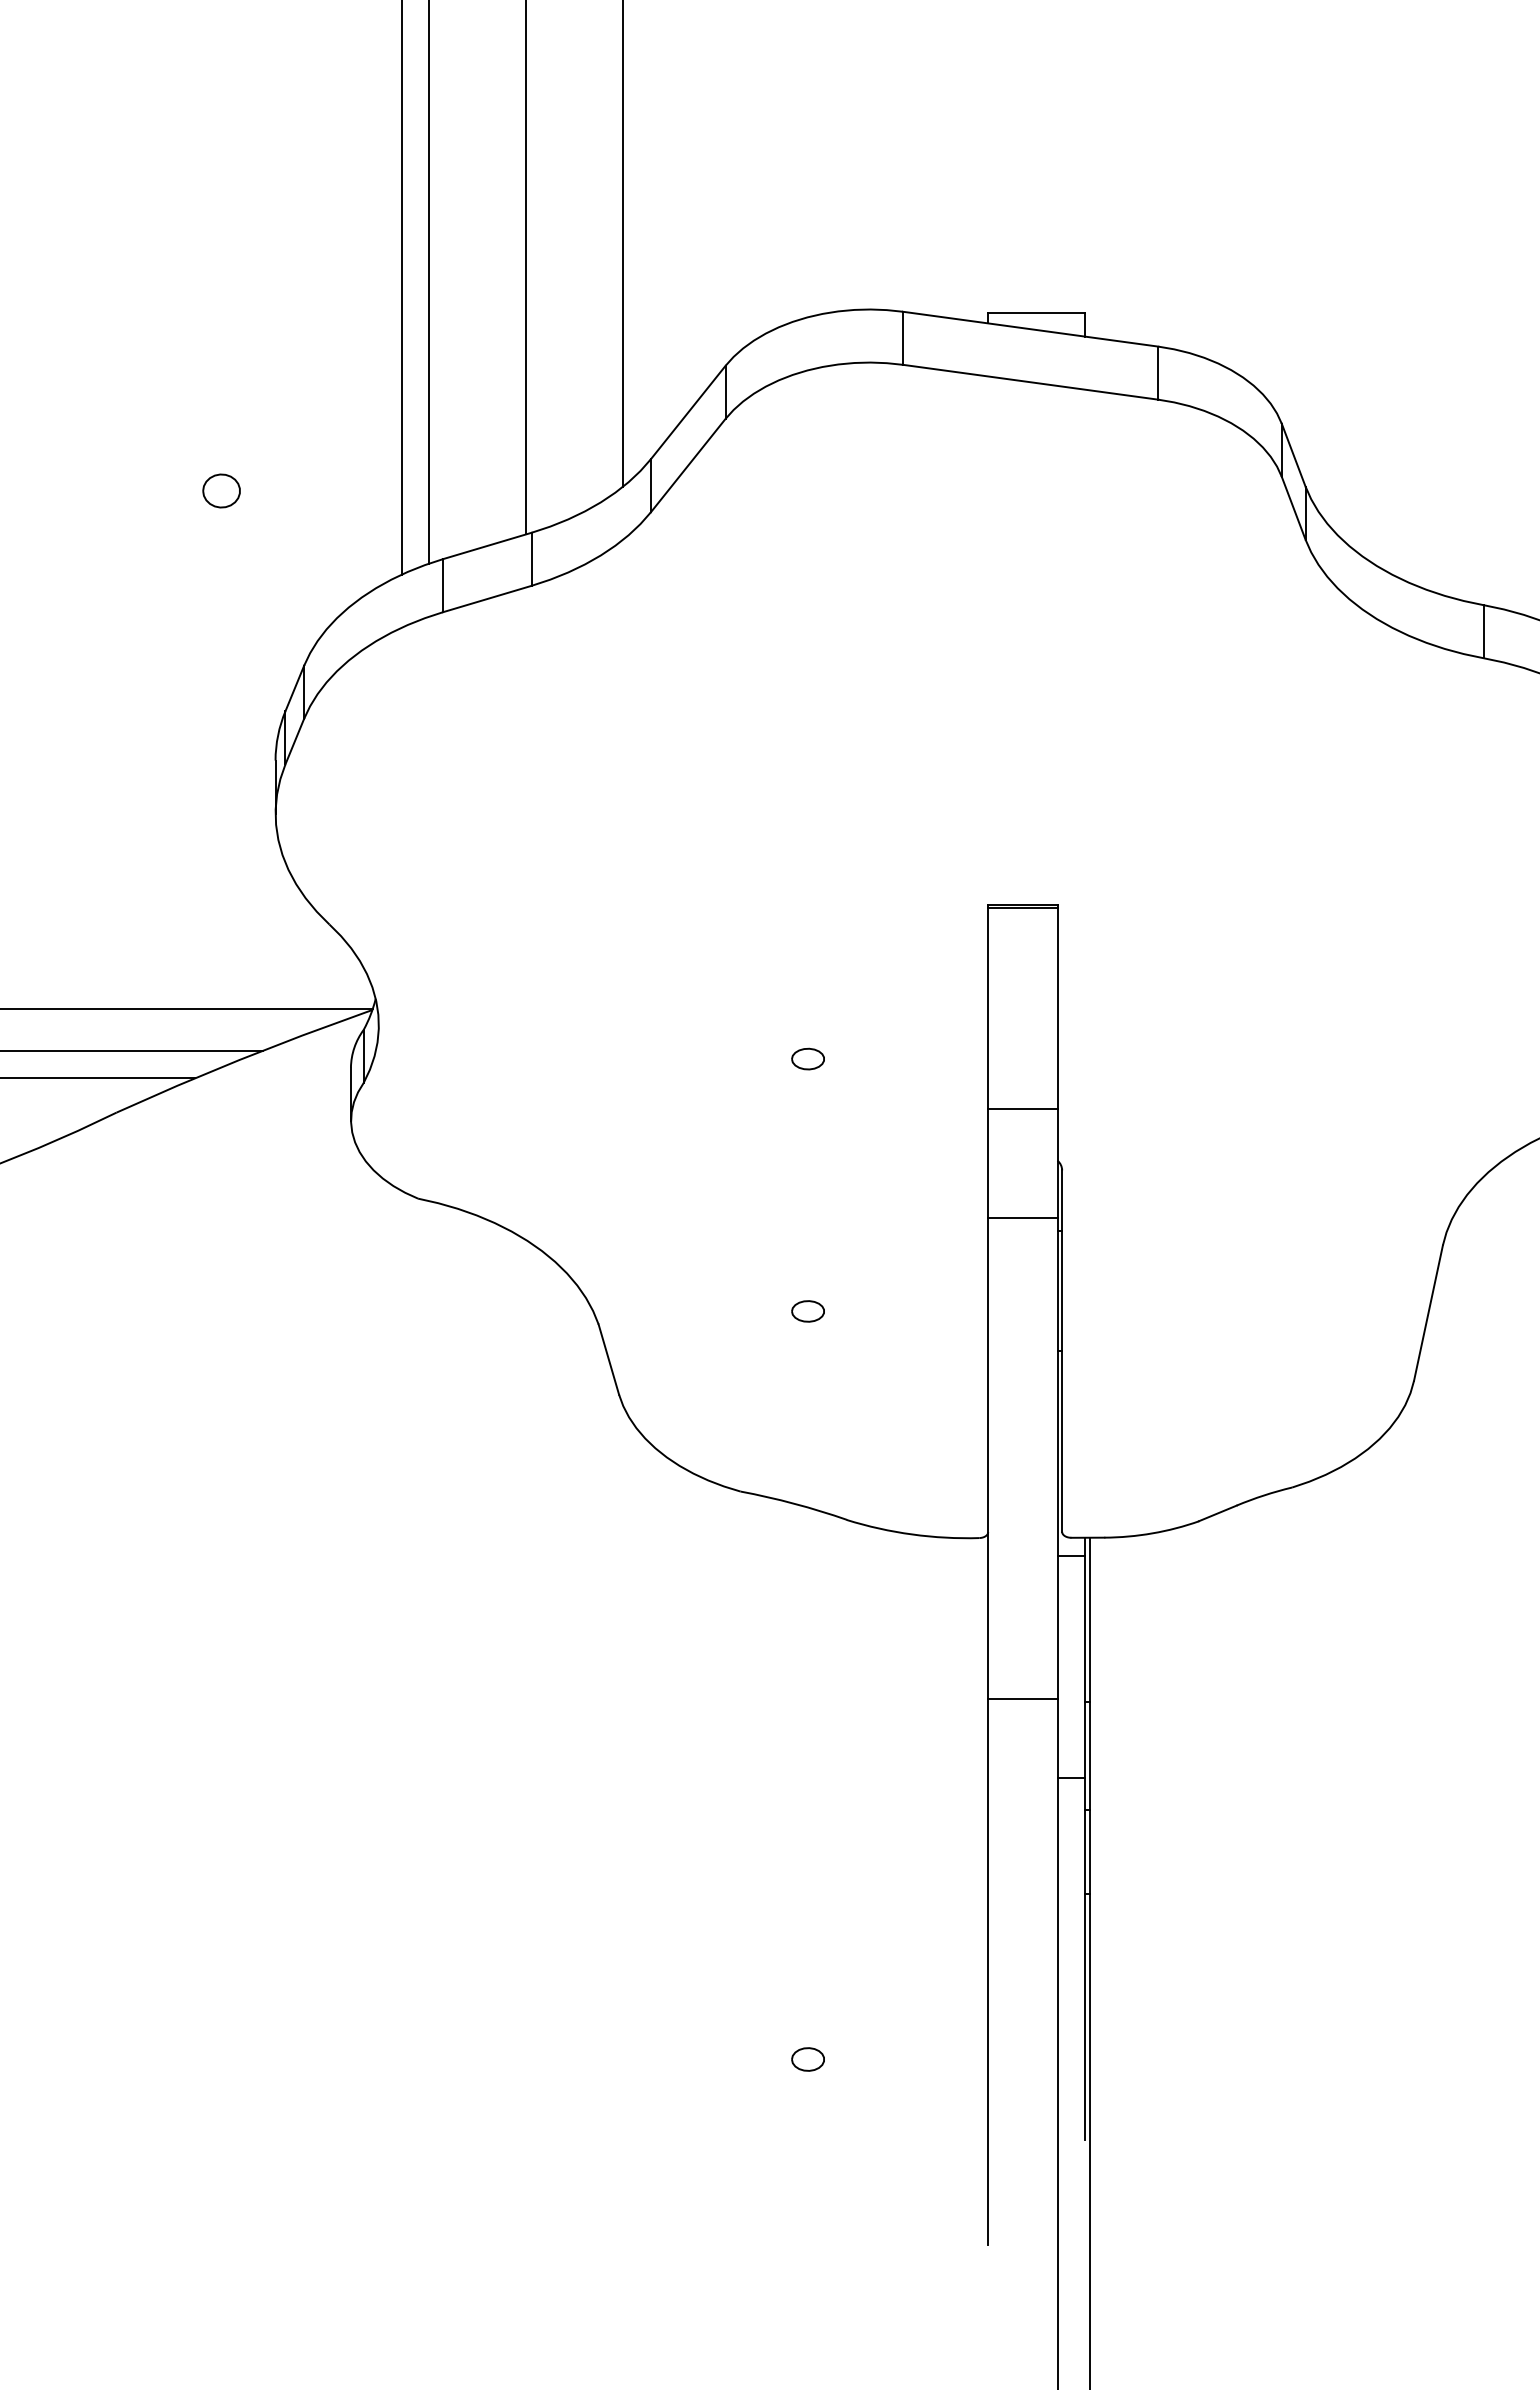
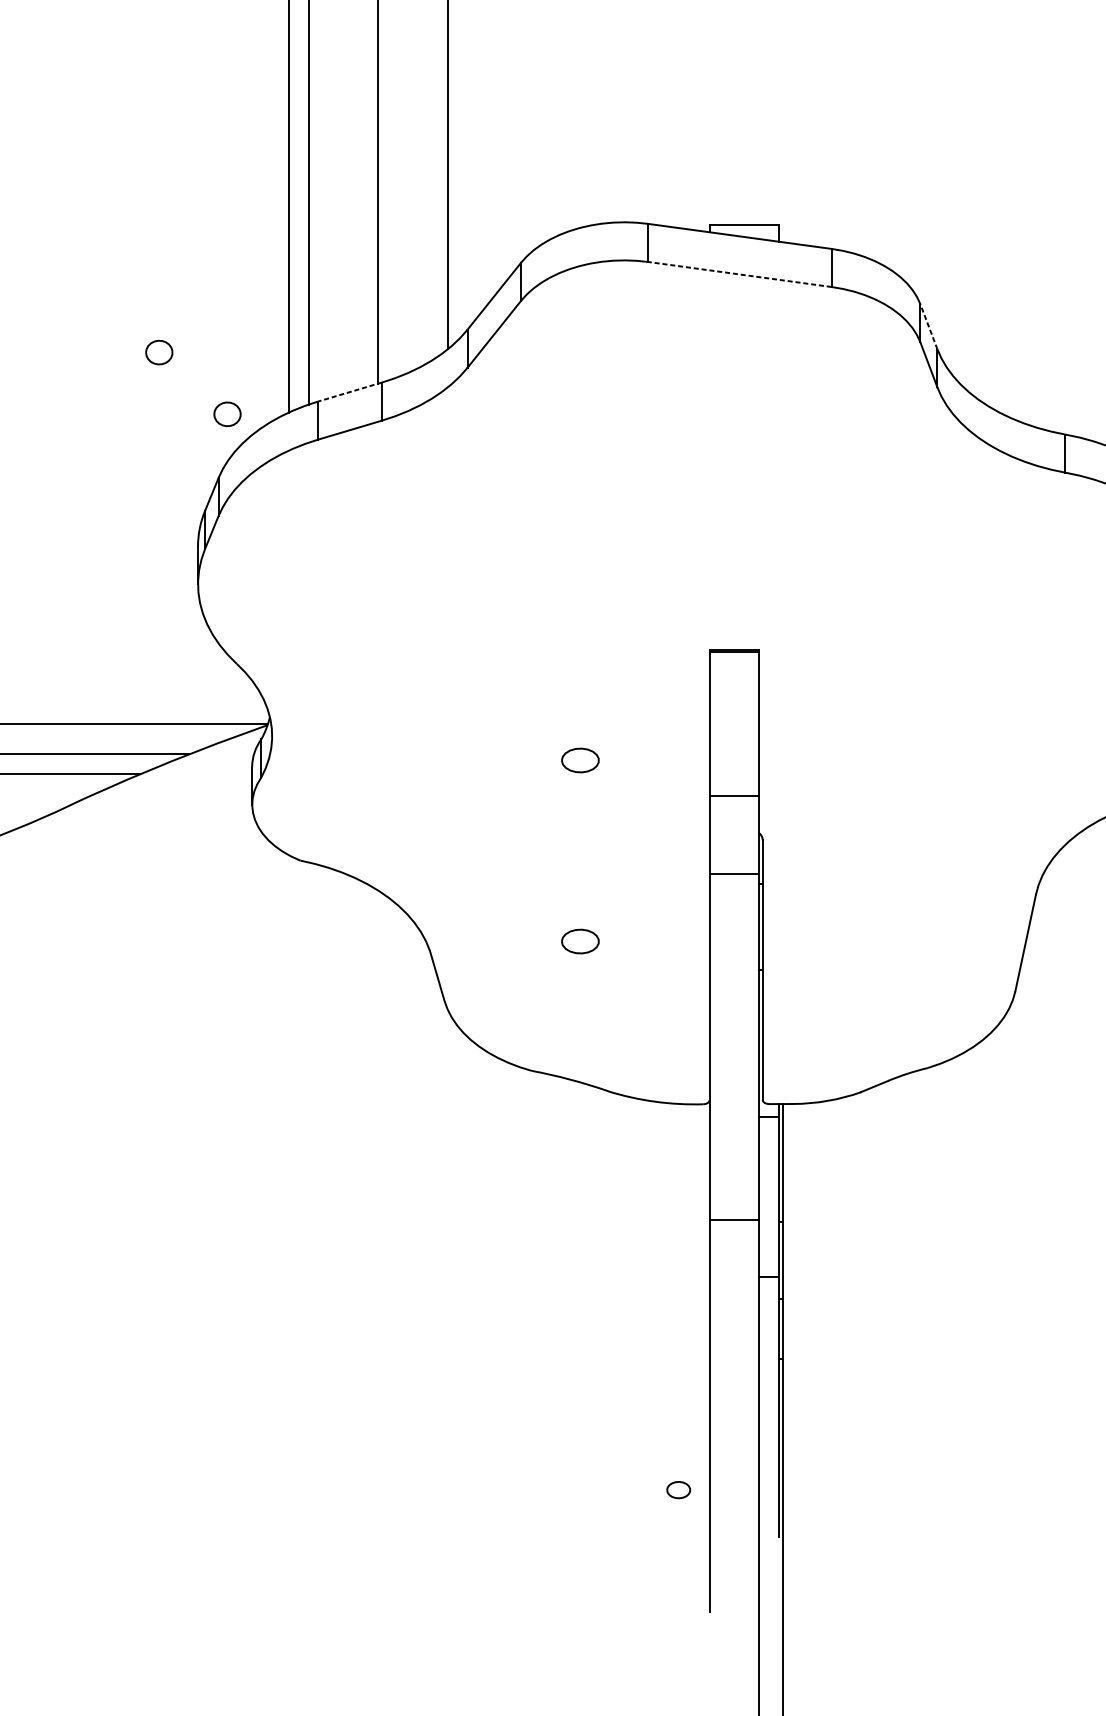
line: (1030, 382) -> (740, 274), solid -> dashed
line: (1293, 455) -> (928, 327), solid -> dashed
line: (486, 546) -> (349, 392), solid -> dashed
part: (316, 576) -> (227, 413), added
part: (807, 1058) -> (579, 760), size x1.6
part: (807, 1311) -> (579, 941), size x1.6
part: (807, 2059) -> (678, 1490), moved

